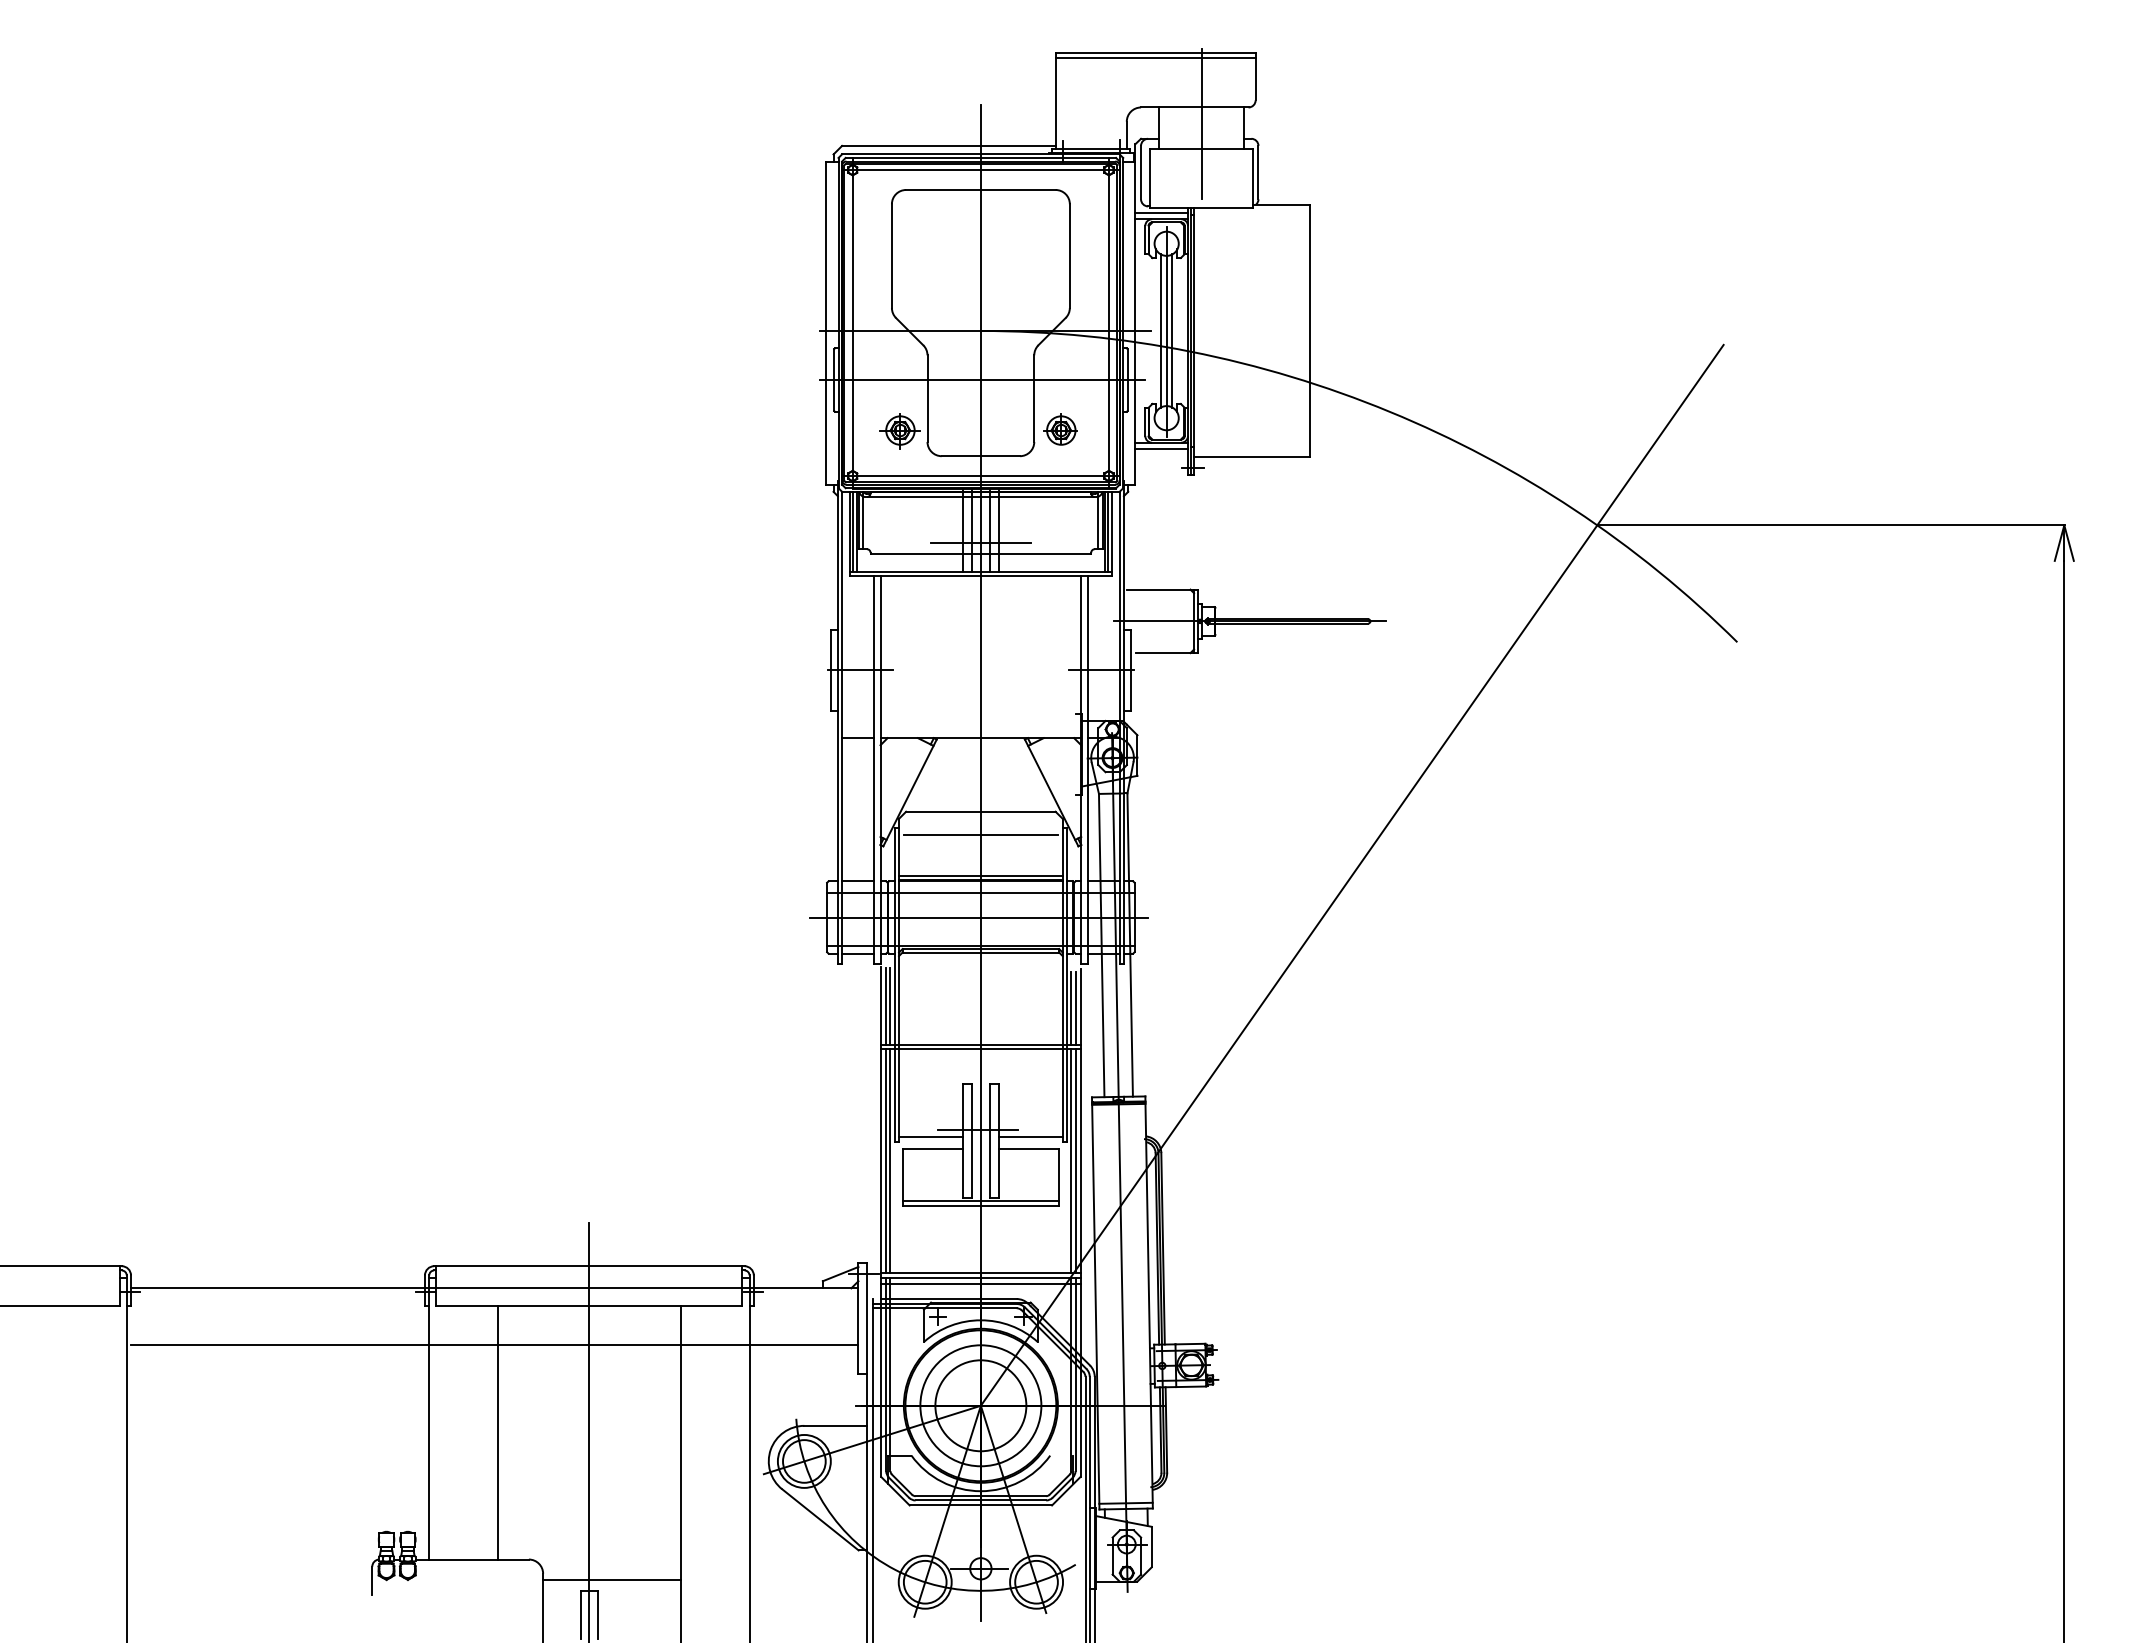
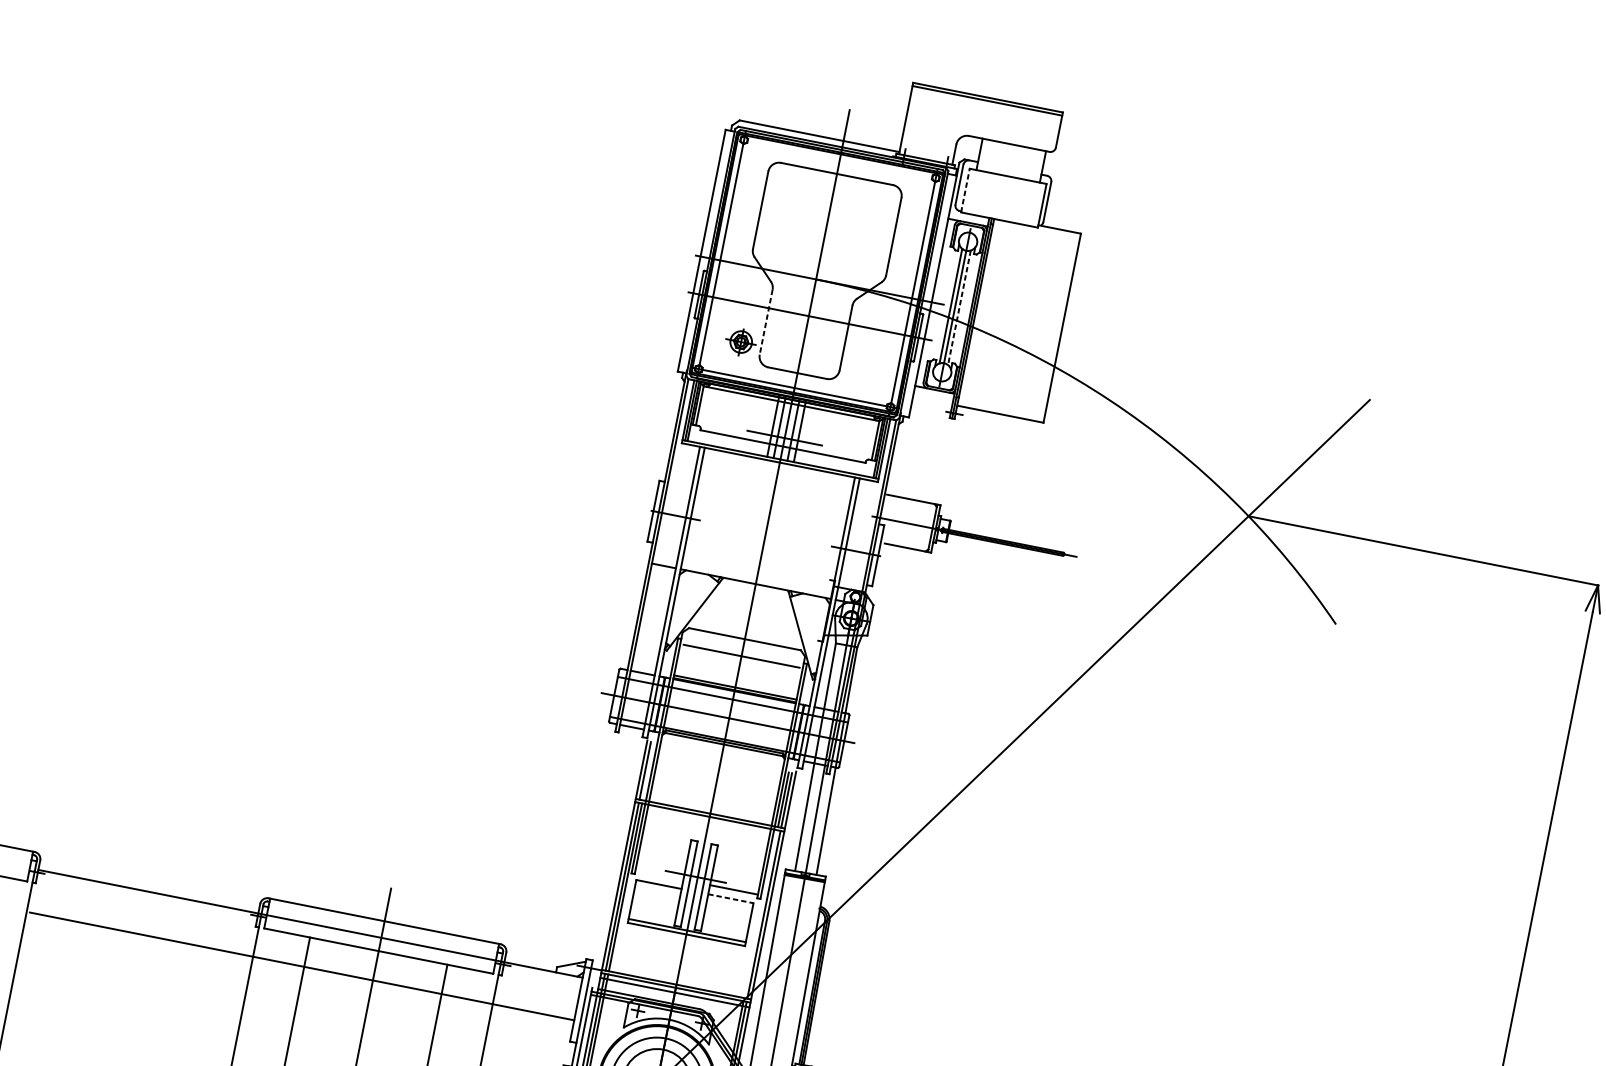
line: (1201, 124) -> (1011, 157), removed
line: (980, 170) -> (839, 159), removed
line: (1150, 178) -> (965, 190), solid -> dashed
line: (1161, 212) -> (968, 217), removed
line: (1172, 330) -> (959, 307), solid -> dashed
line: (927, 399) -> (766, 322), solid -> dashed
part: (1060, 429) -> (861, 365), removed
line: (1161, 449) -> (933, 394), removed
line: (890, 1005) -> (648, 770), removed
line: (931, 1136) -> (659, 874), removed
line: (1029, 1149) -> (731, 899), solid -> dashed
line: (1071, 1161) -> (760, 914), removed

